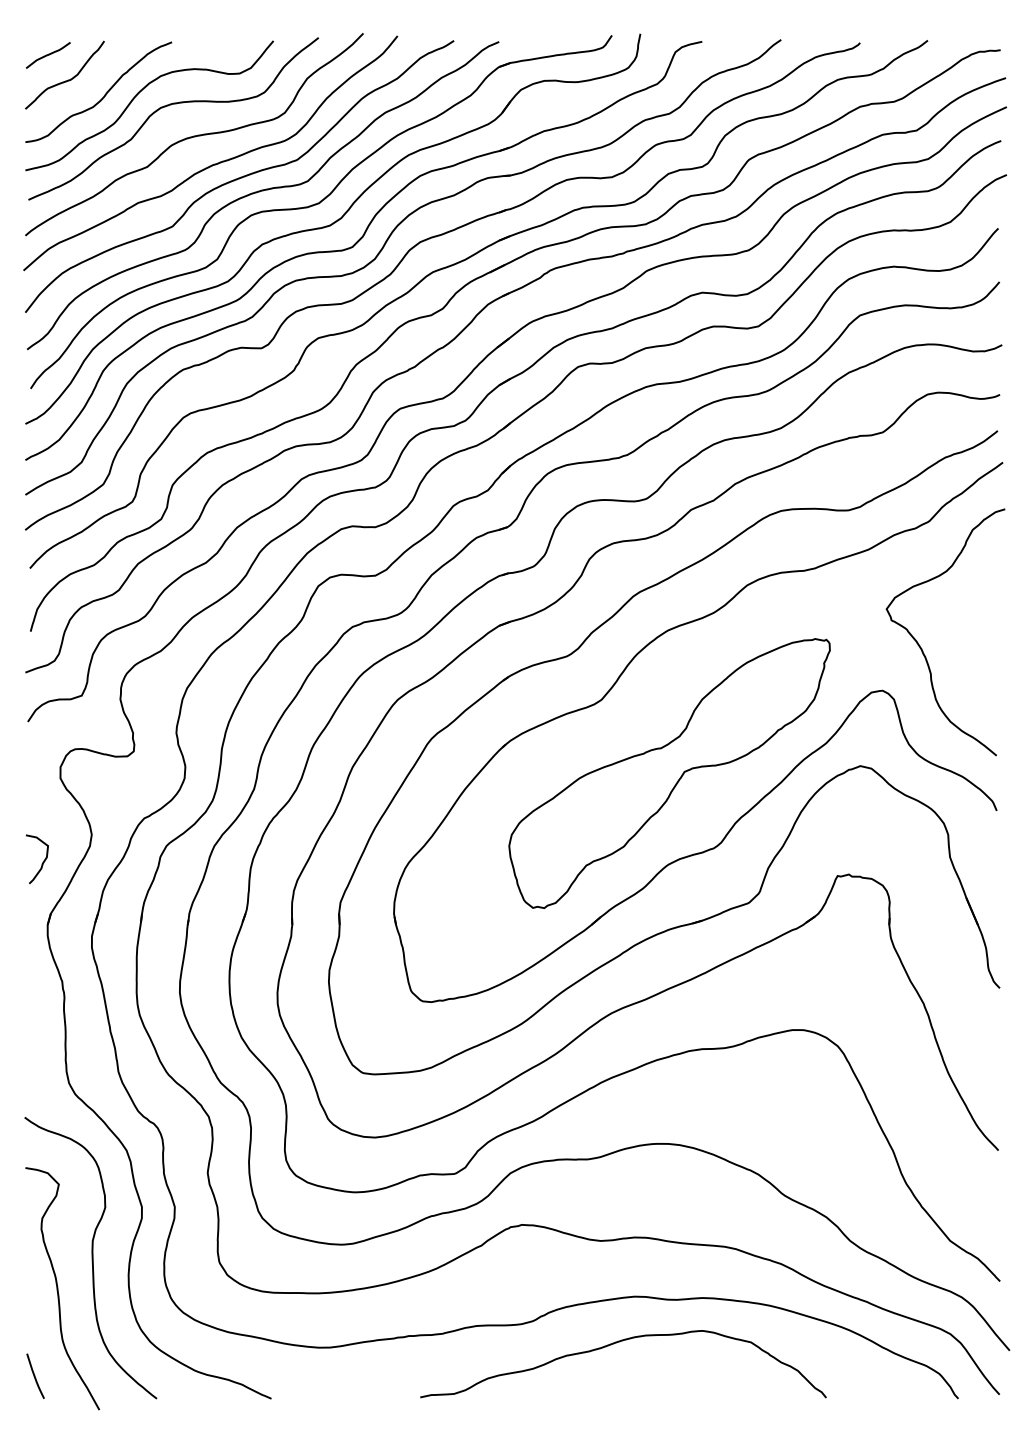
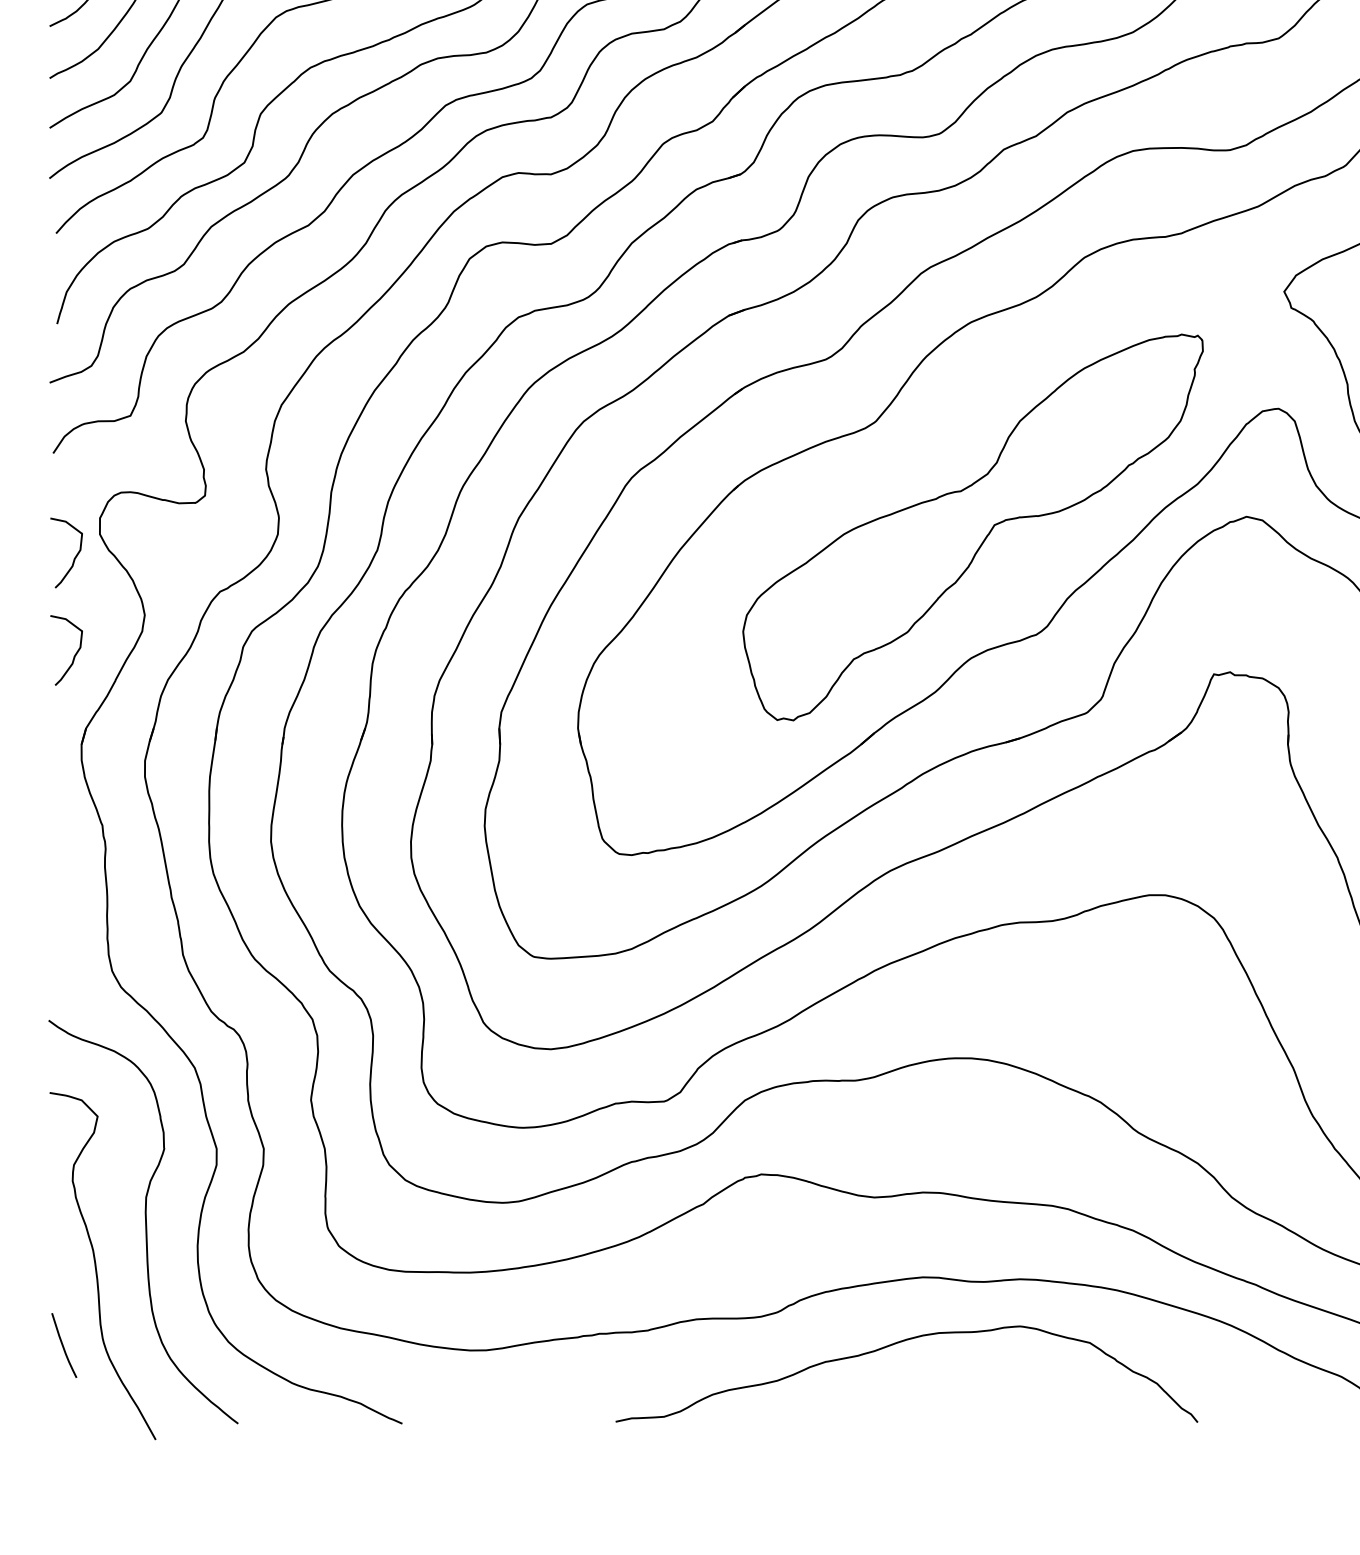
curve: (42, 794) -> (74, 557), added
curve: (35, 1375) -> (64, 1344), moved

